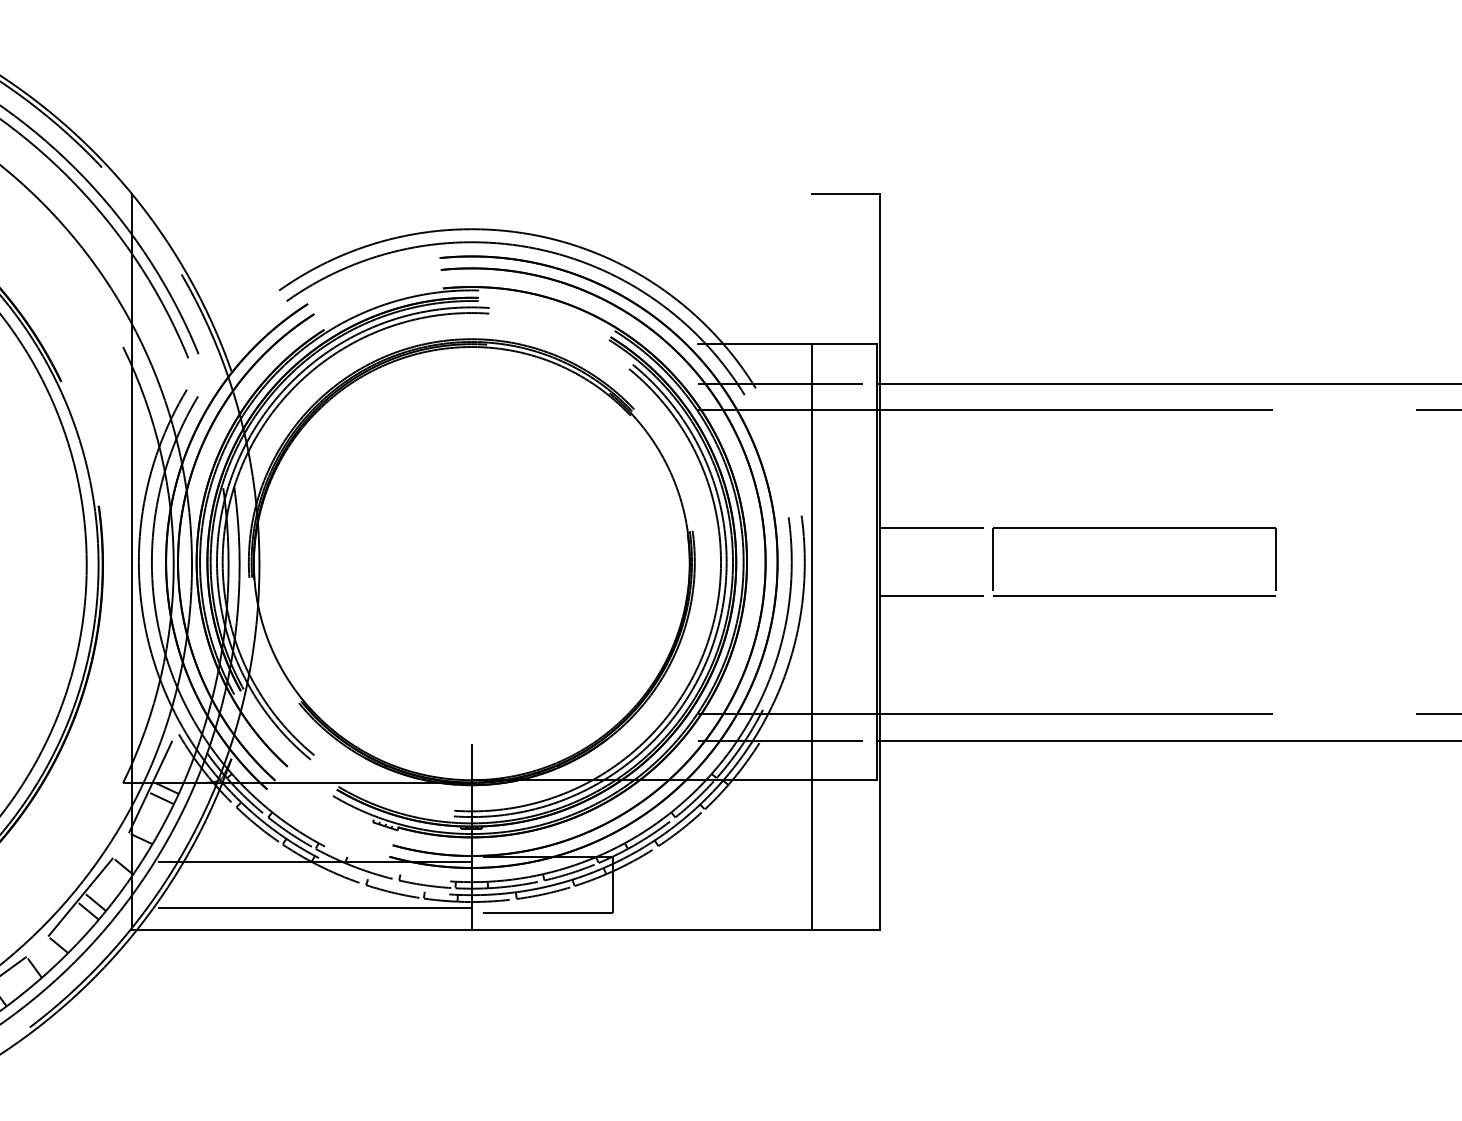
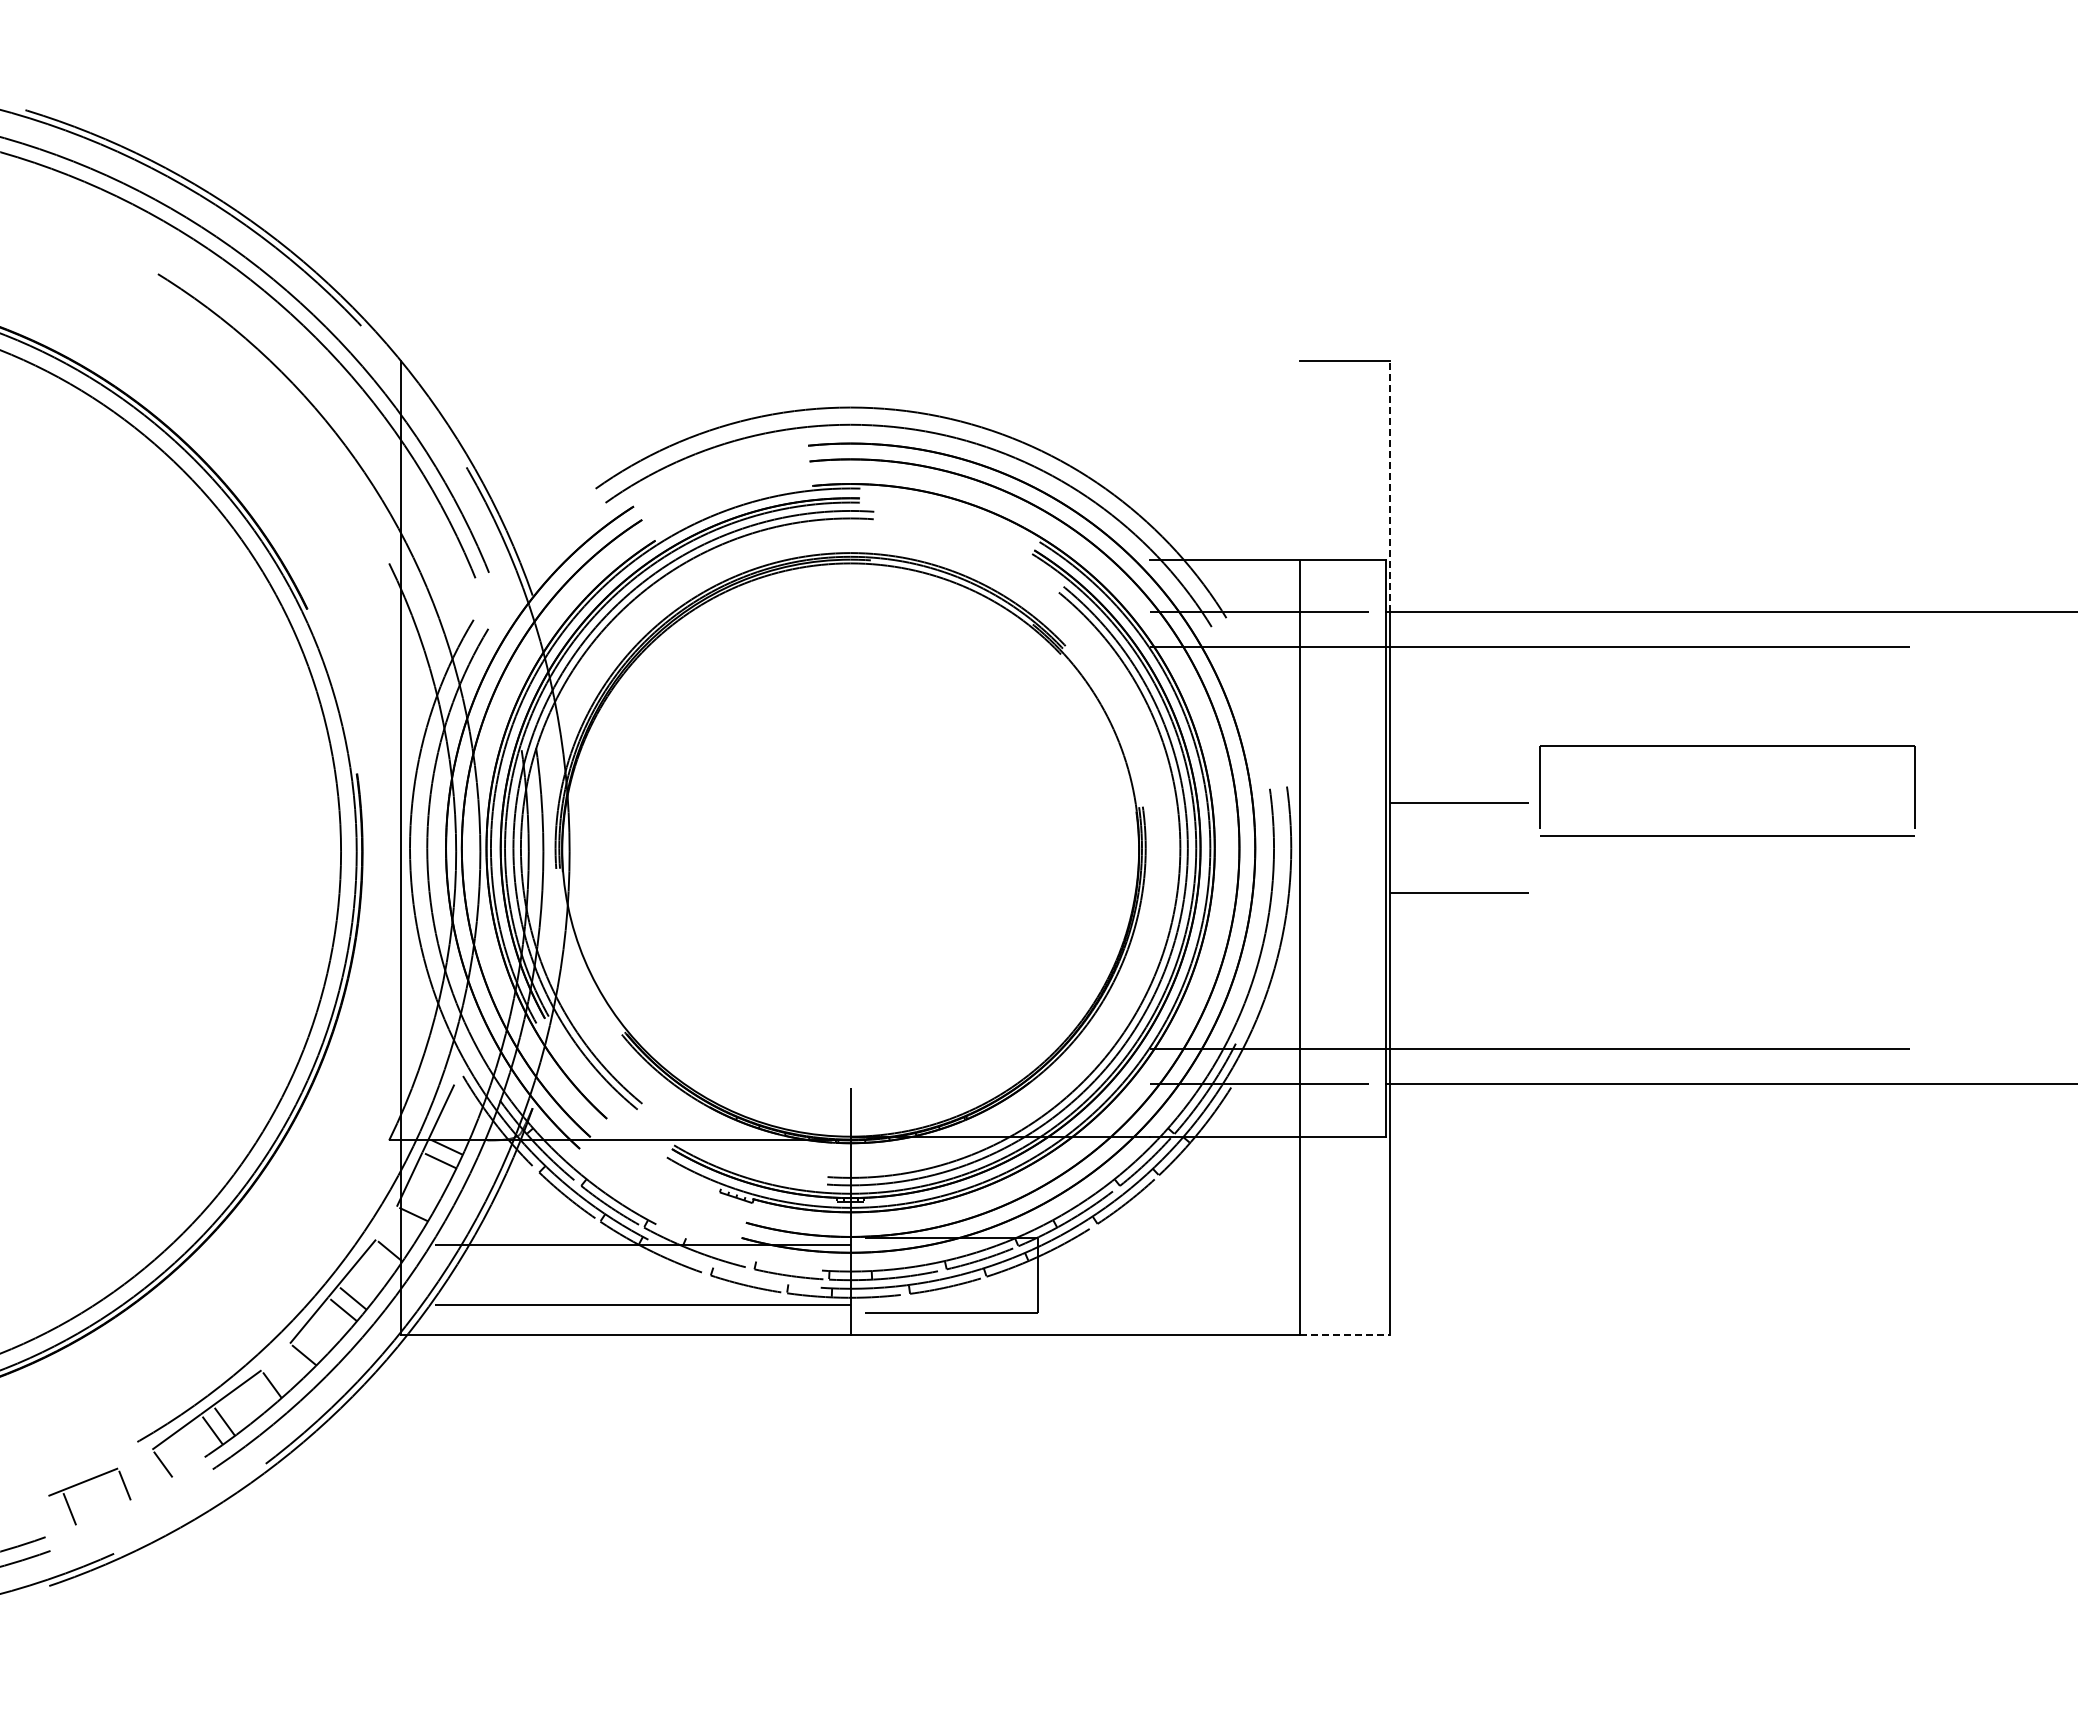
line: (879, 288) -> (1390, 486), solid -> dashed
part: (1134, 528) -> (1727, 746), moved
line: (845, 930) -> (1345, 1335), solid -> dashed

